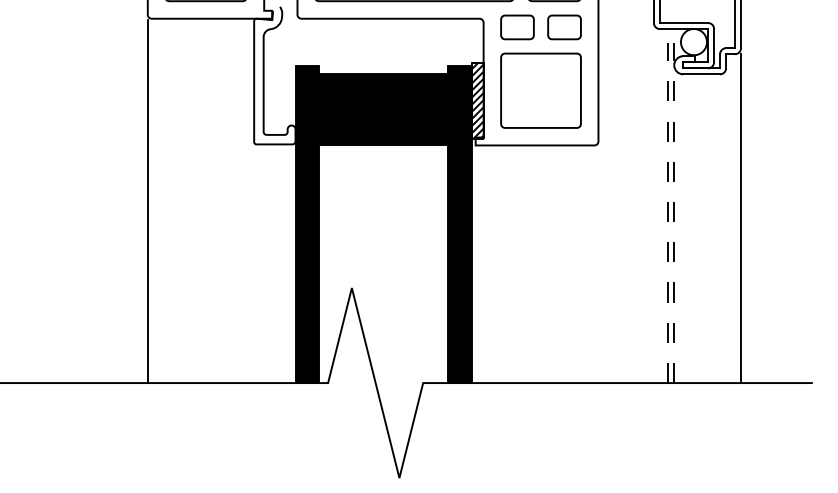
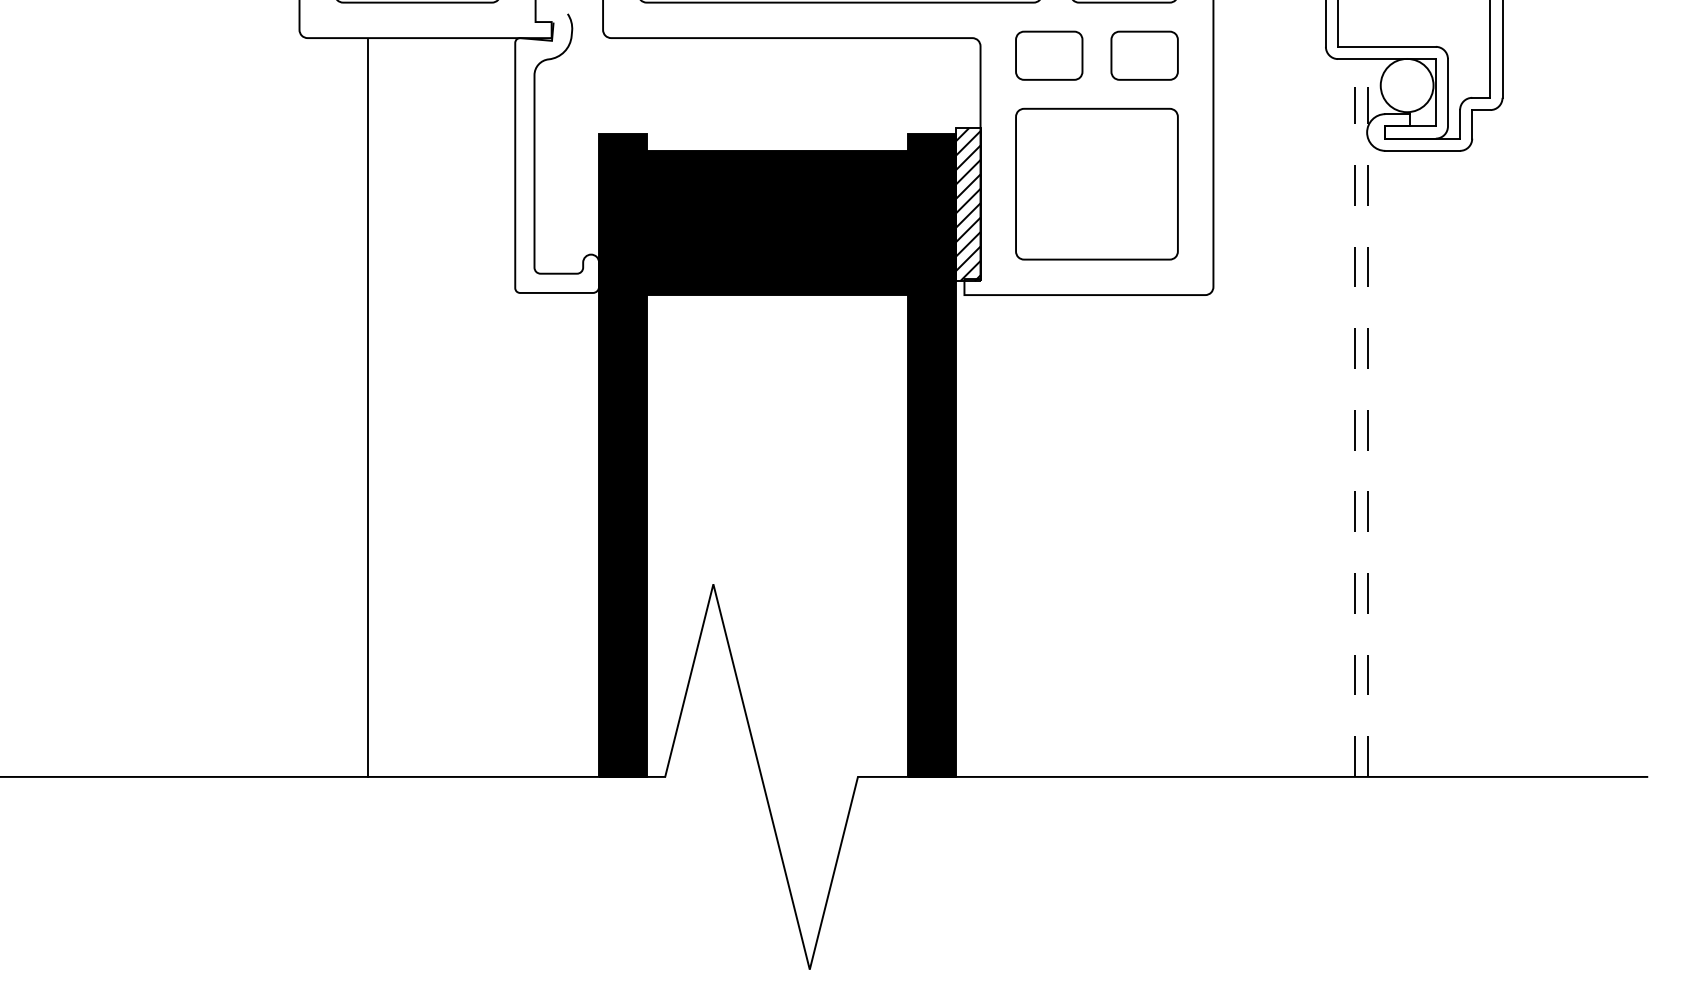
line: (147, 201) -> (367, 408), moved
line: (741, 218) -> (1503, 443), removed

